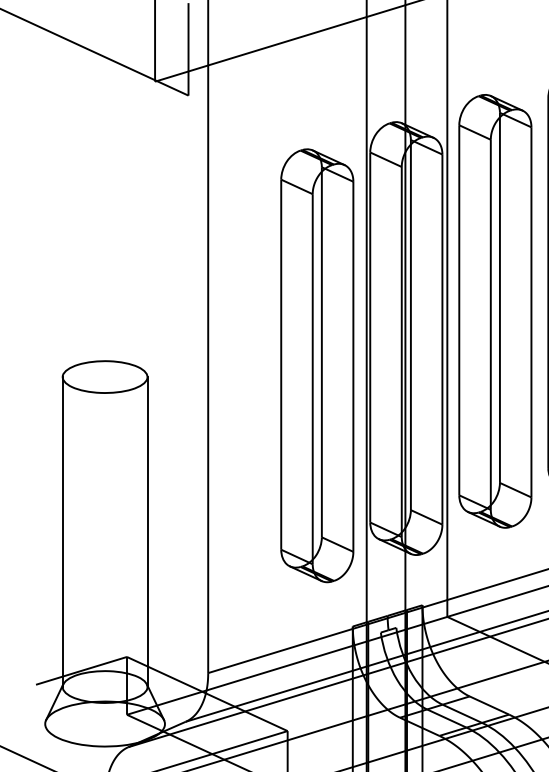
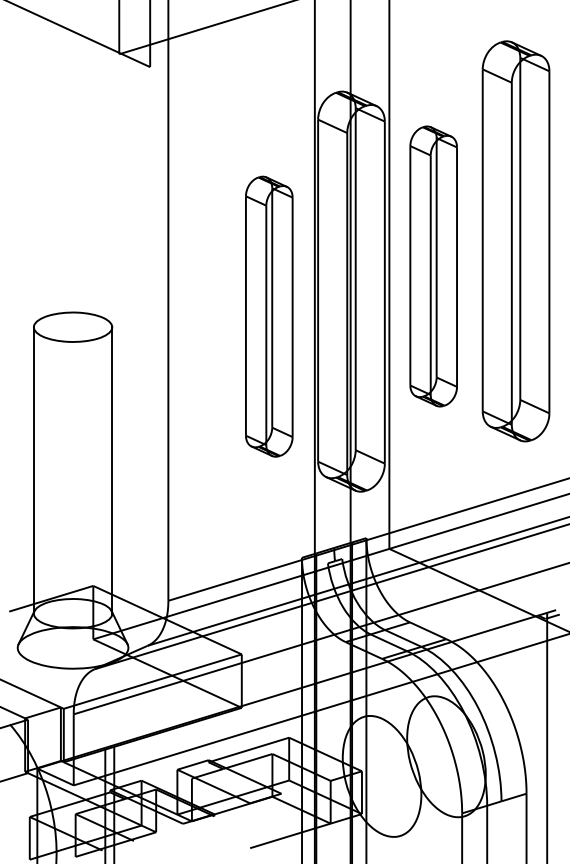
part: (495, 311) -> (433, 266), size x0.7
part: (317, 365) -> (269, 316), size x0.7

